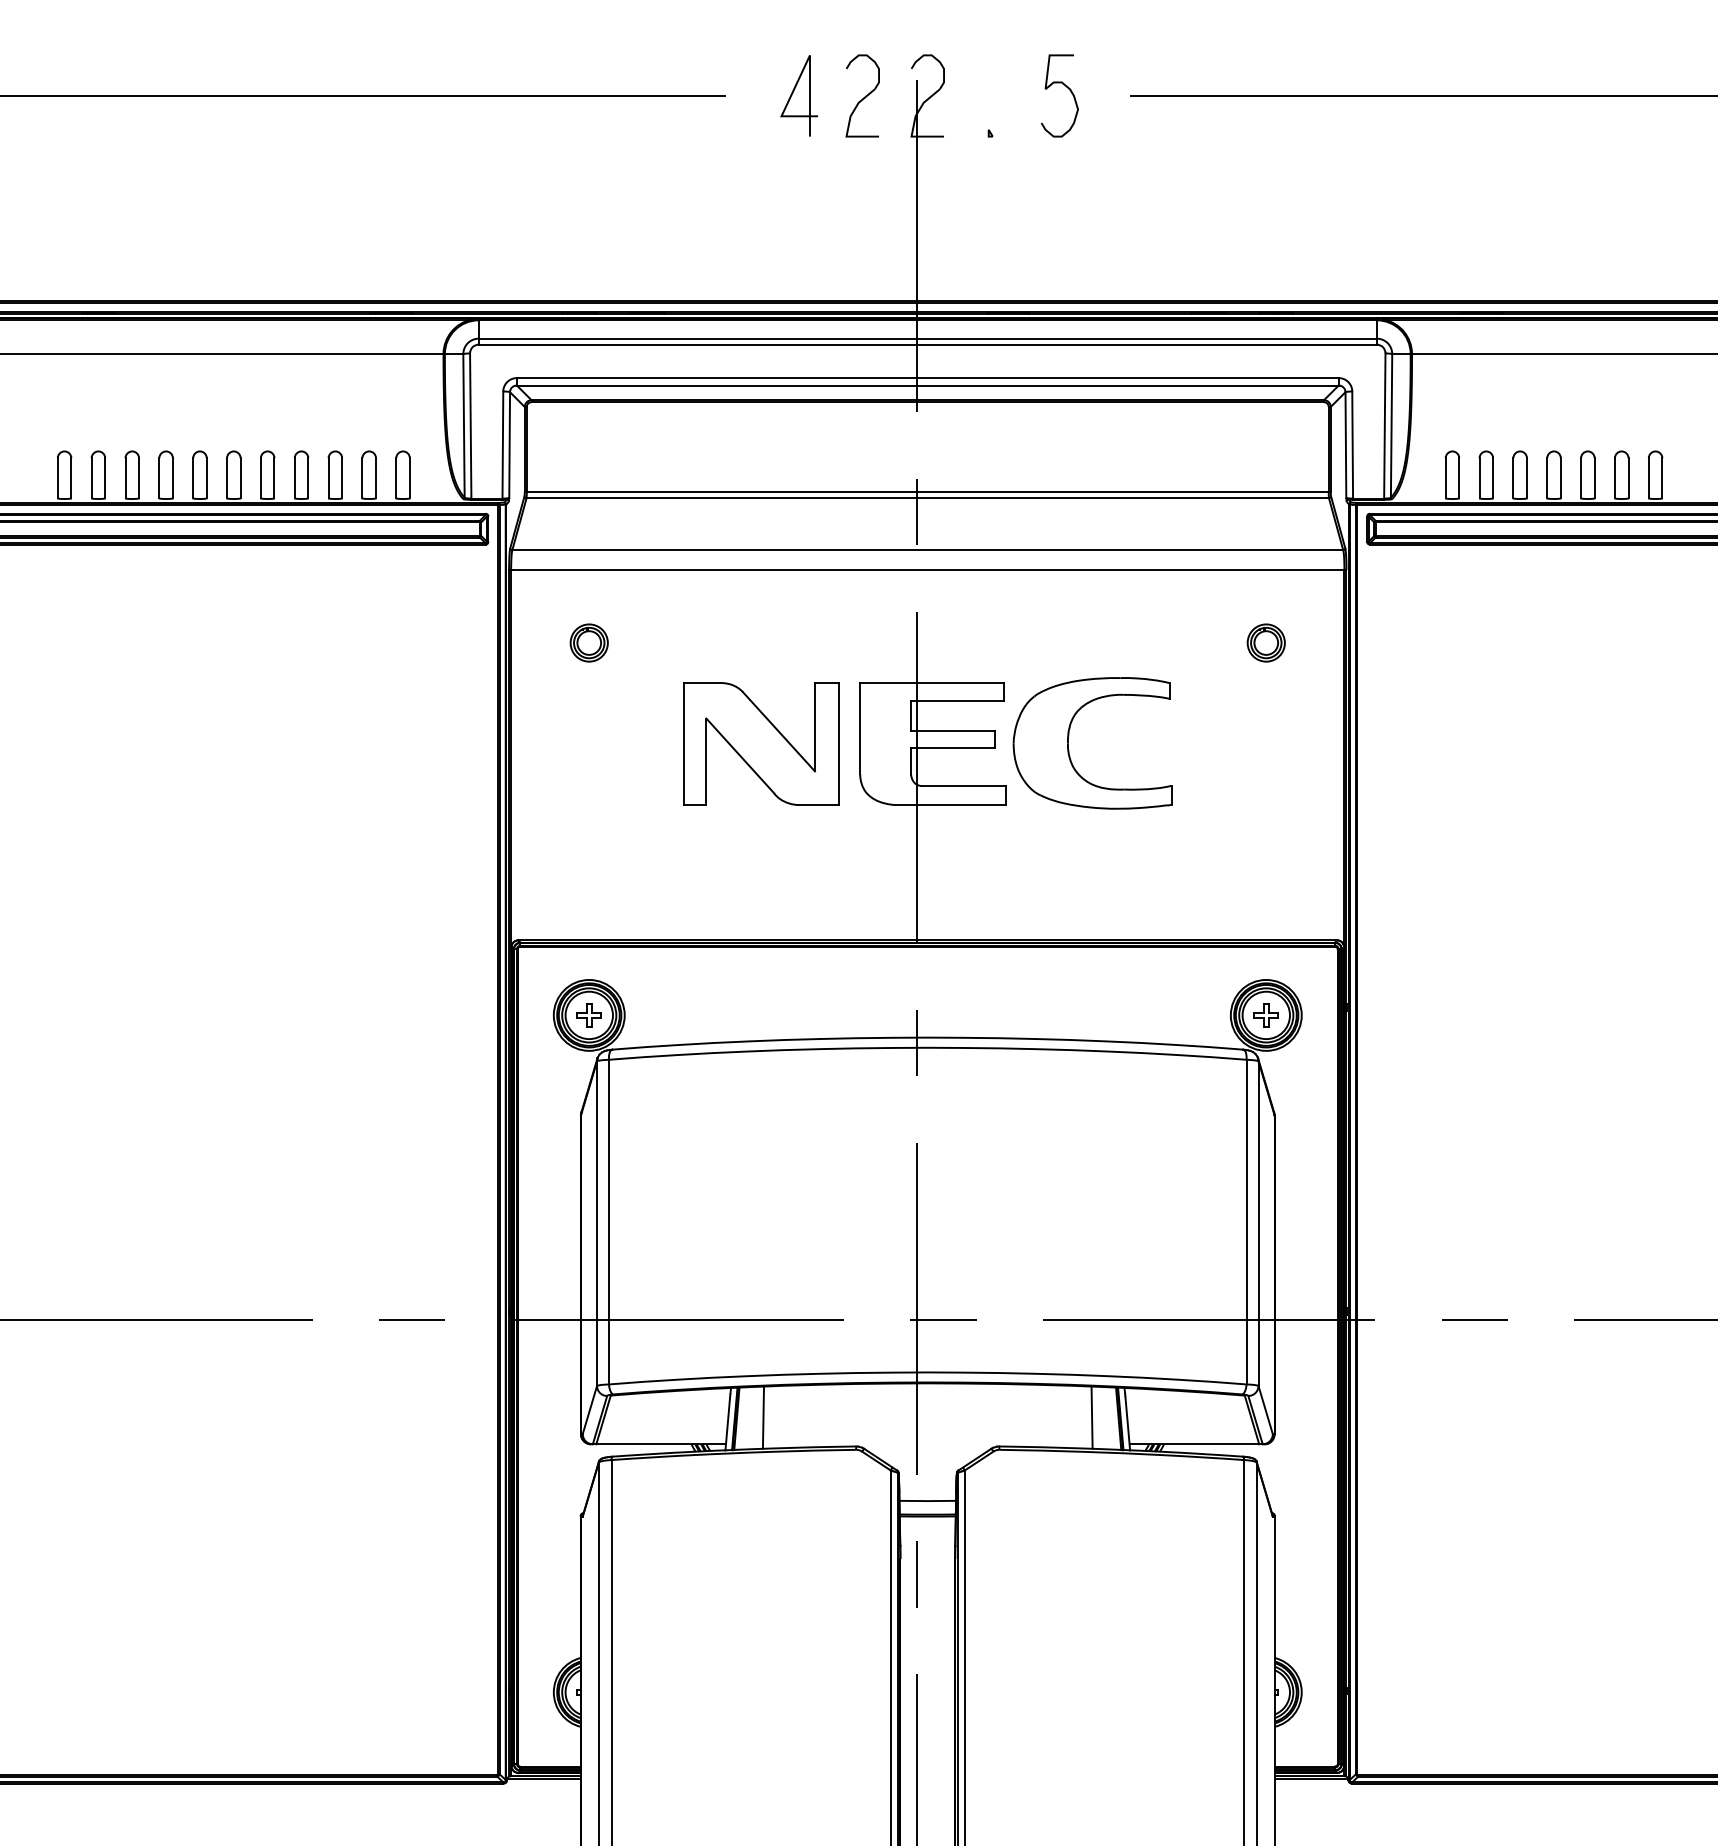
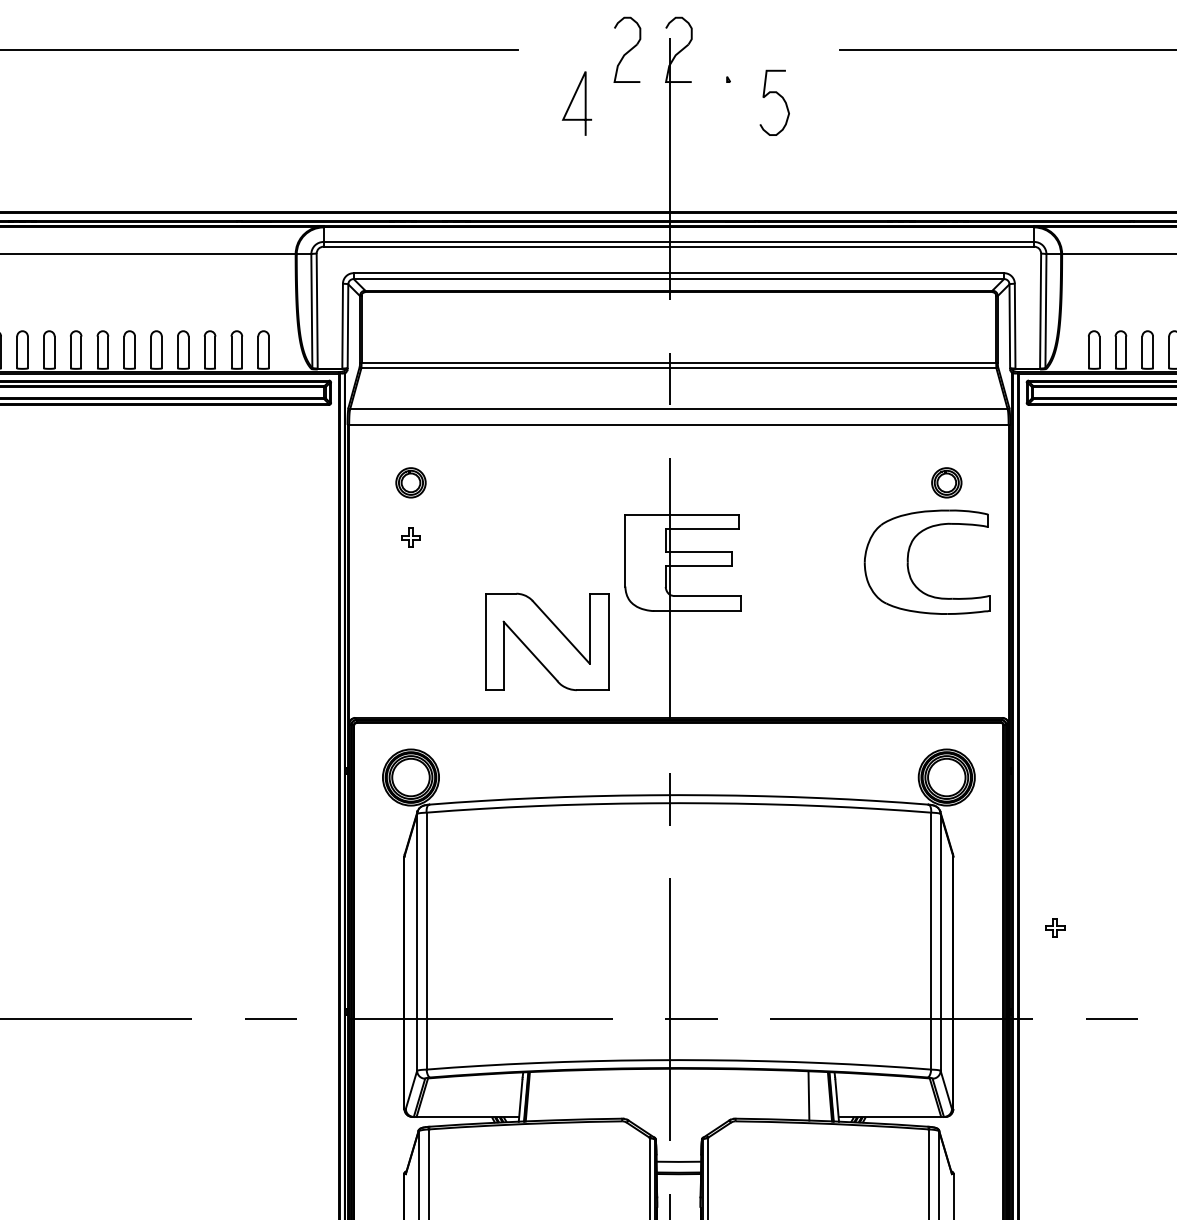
curve: (1066, 87) -> (779, 96), moved
line: (793, 93) -> (572, 101), moved
part: (761, 743) -> (547, 641), moved
part: (1068, 743) -> (908, 562), moved
part: (588, 1015) -> (410, 537), moved
part: (1265, 1015) -> (1054, 927), moved
line: (763, 1417) -> (548, 1095), removed

